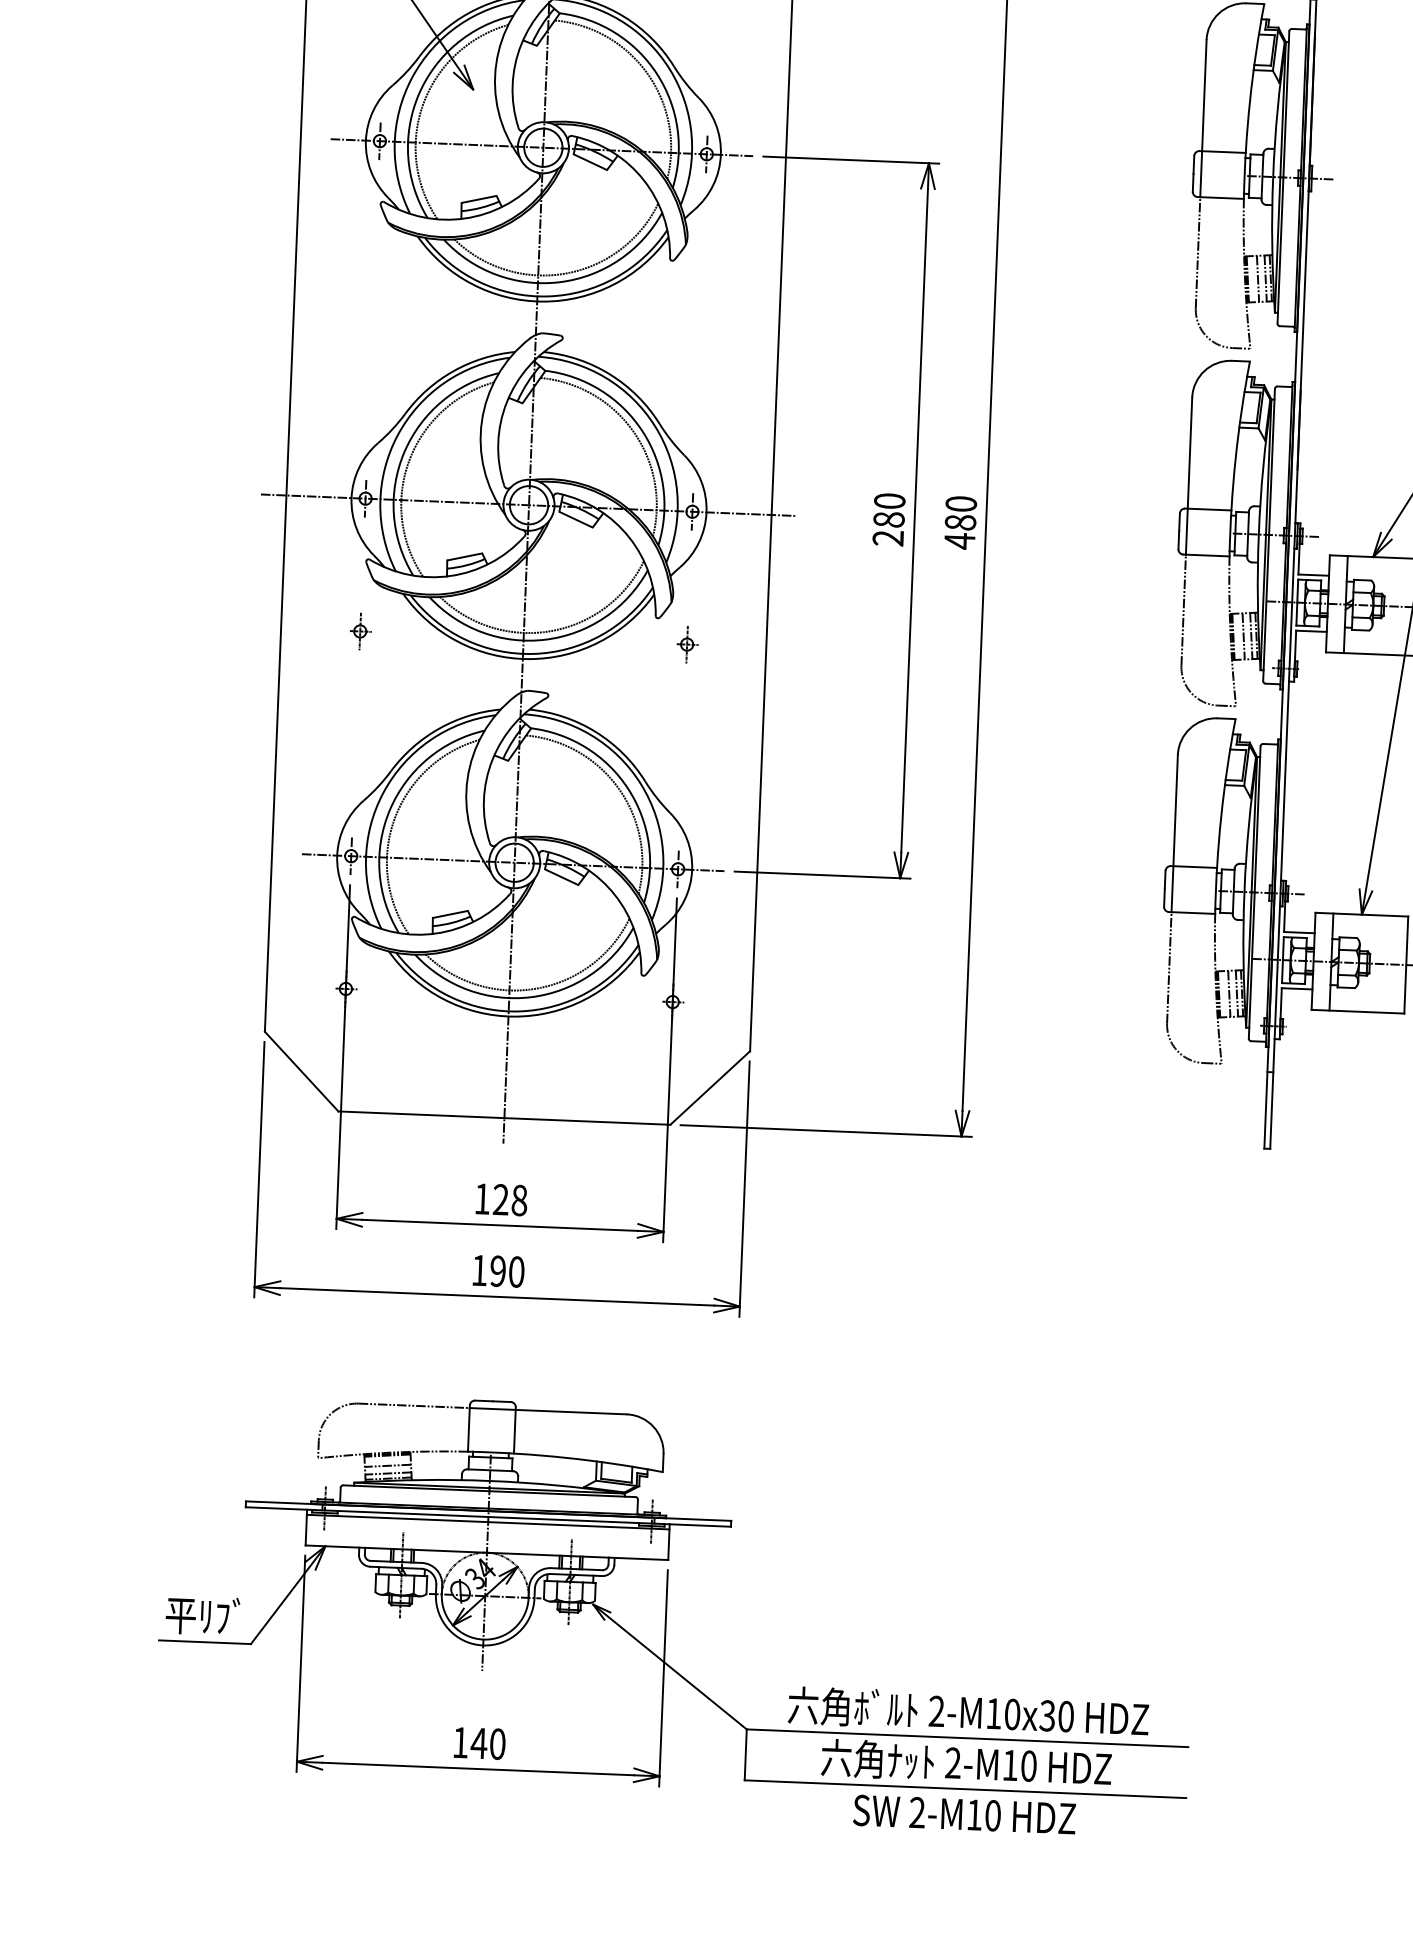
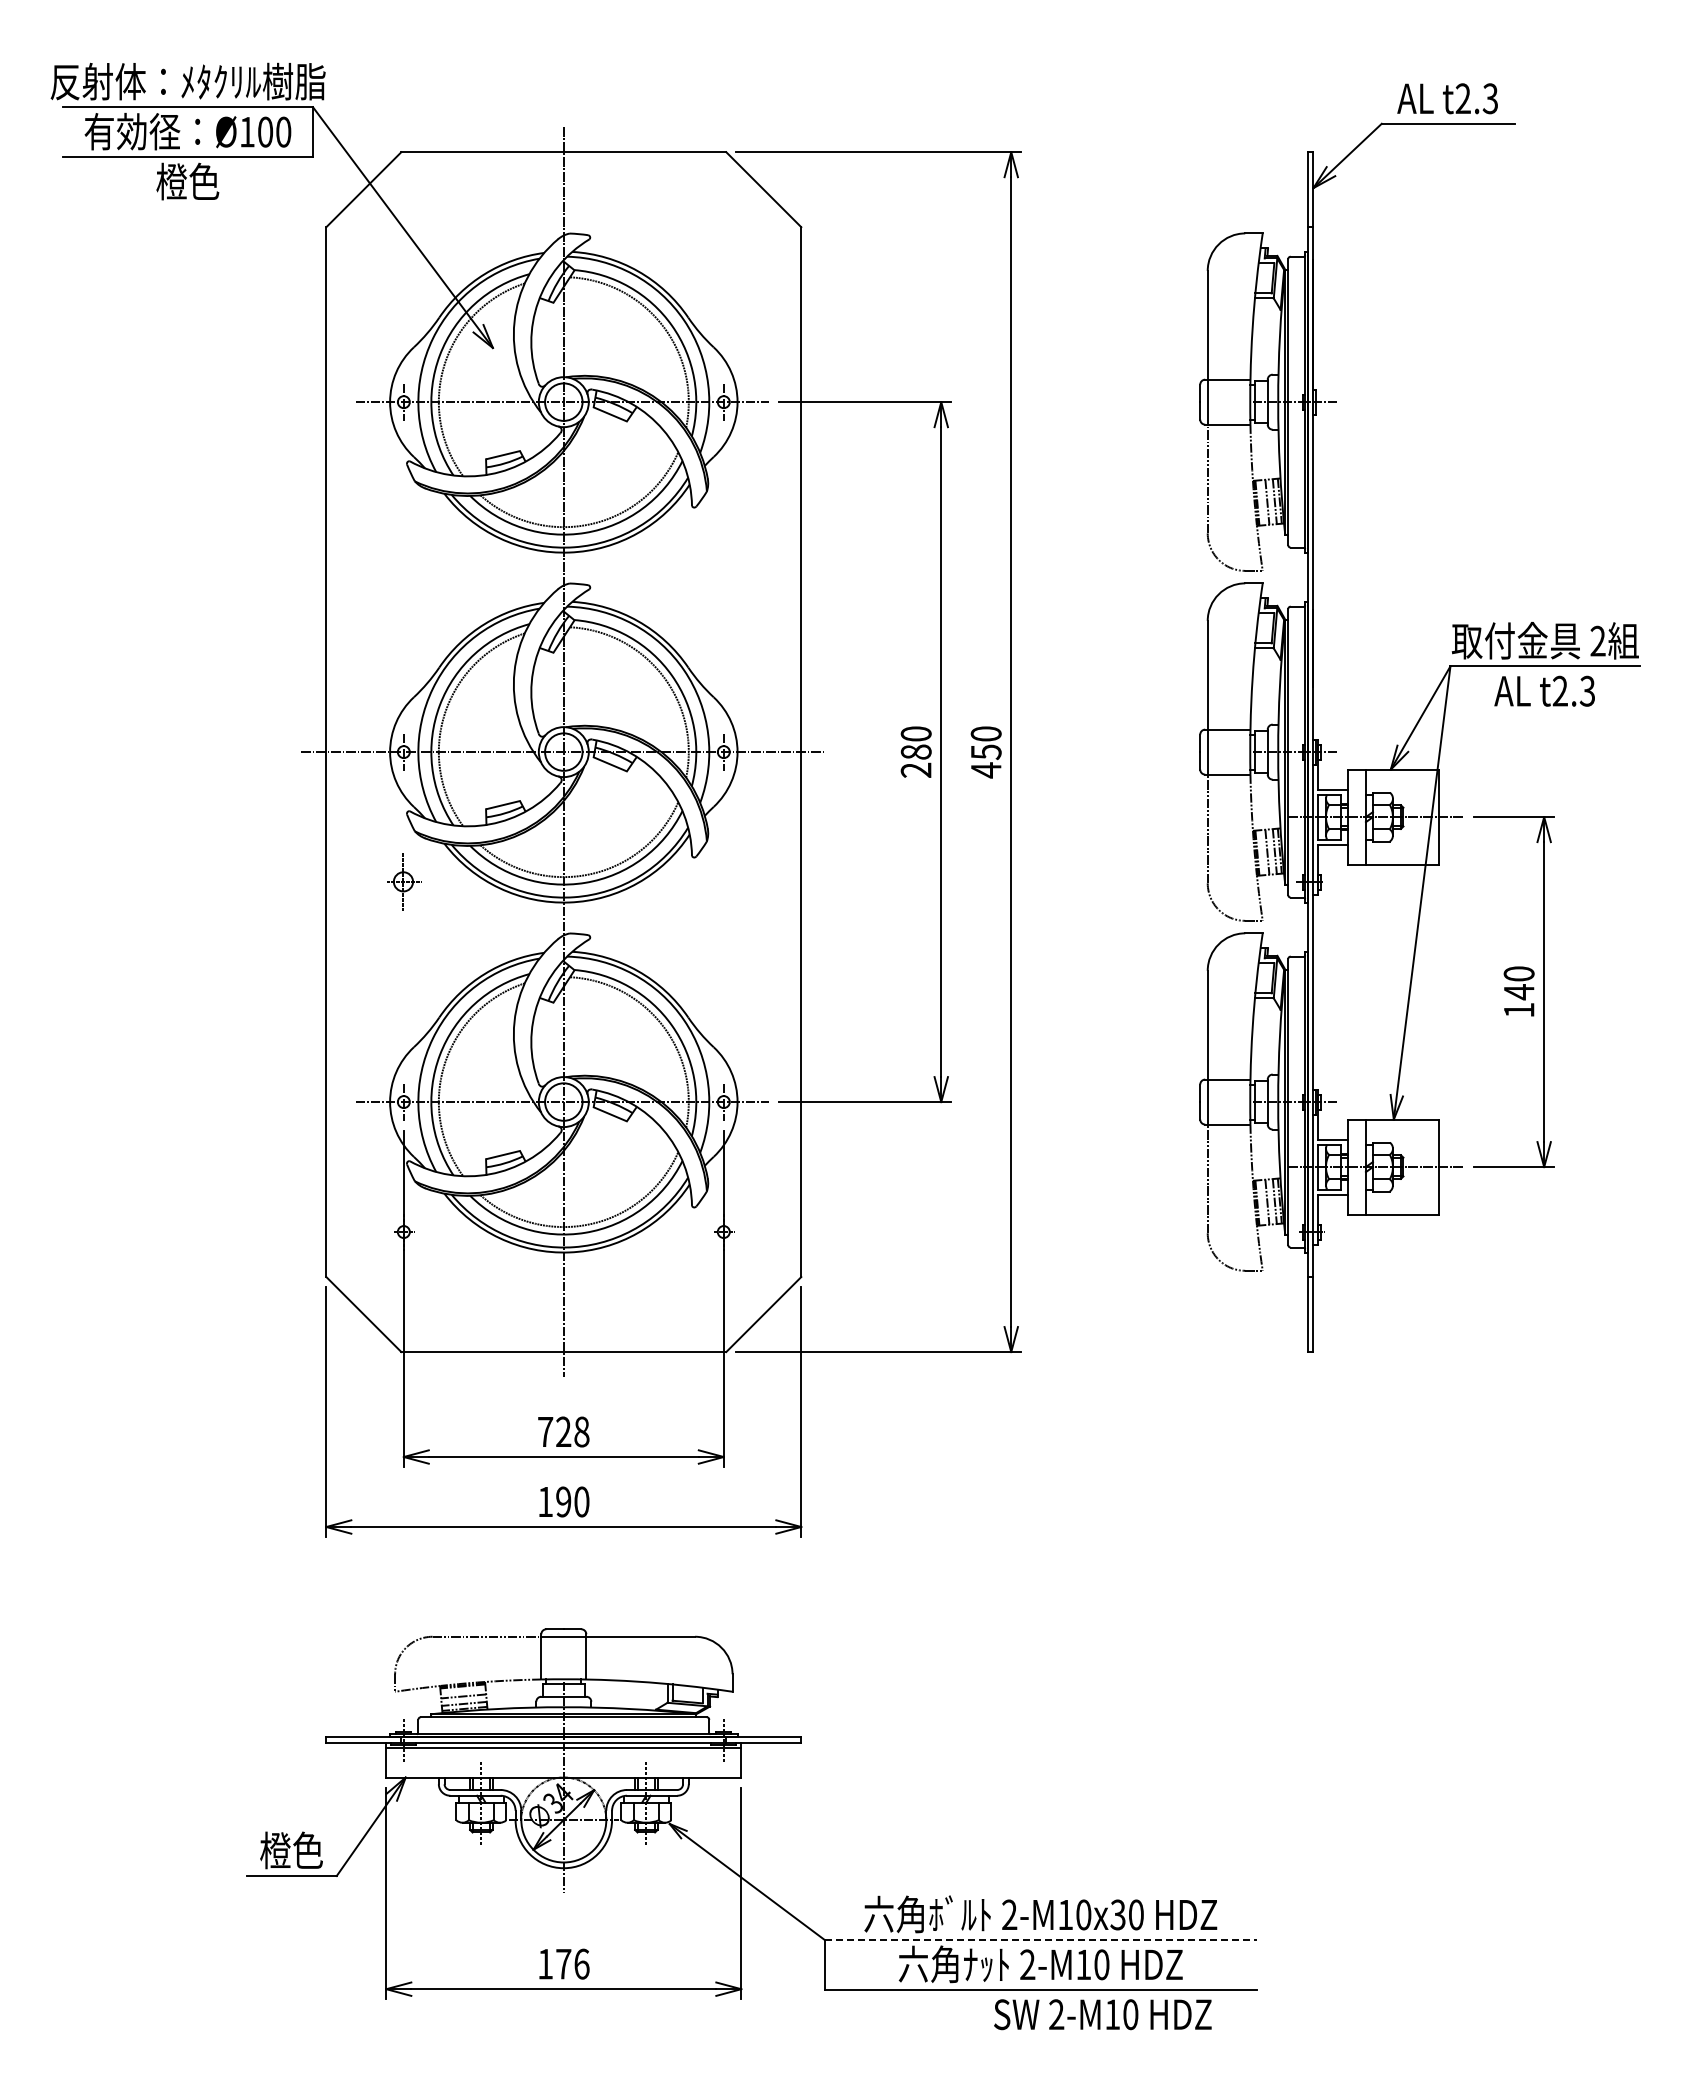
text: (959, 522) -> (985, 752), 480 -> 450
part: (360, 631) -> (404, 882), size x1.6
part: (687, 645) -> (724, 882), removed
text: (482, 1198) -> (545, 1431), 128 -> 728
text: (202, 1616) -> (288, 1850), 平ﾘﾌﾞ -> 橙色
line: (968, 1737) -> (1041, 1939), solid -> dashed
text: (488, 1743) -> (572, 1963), 140 -> 176
text: (964, 1814) -> (1102, 2014), moved

